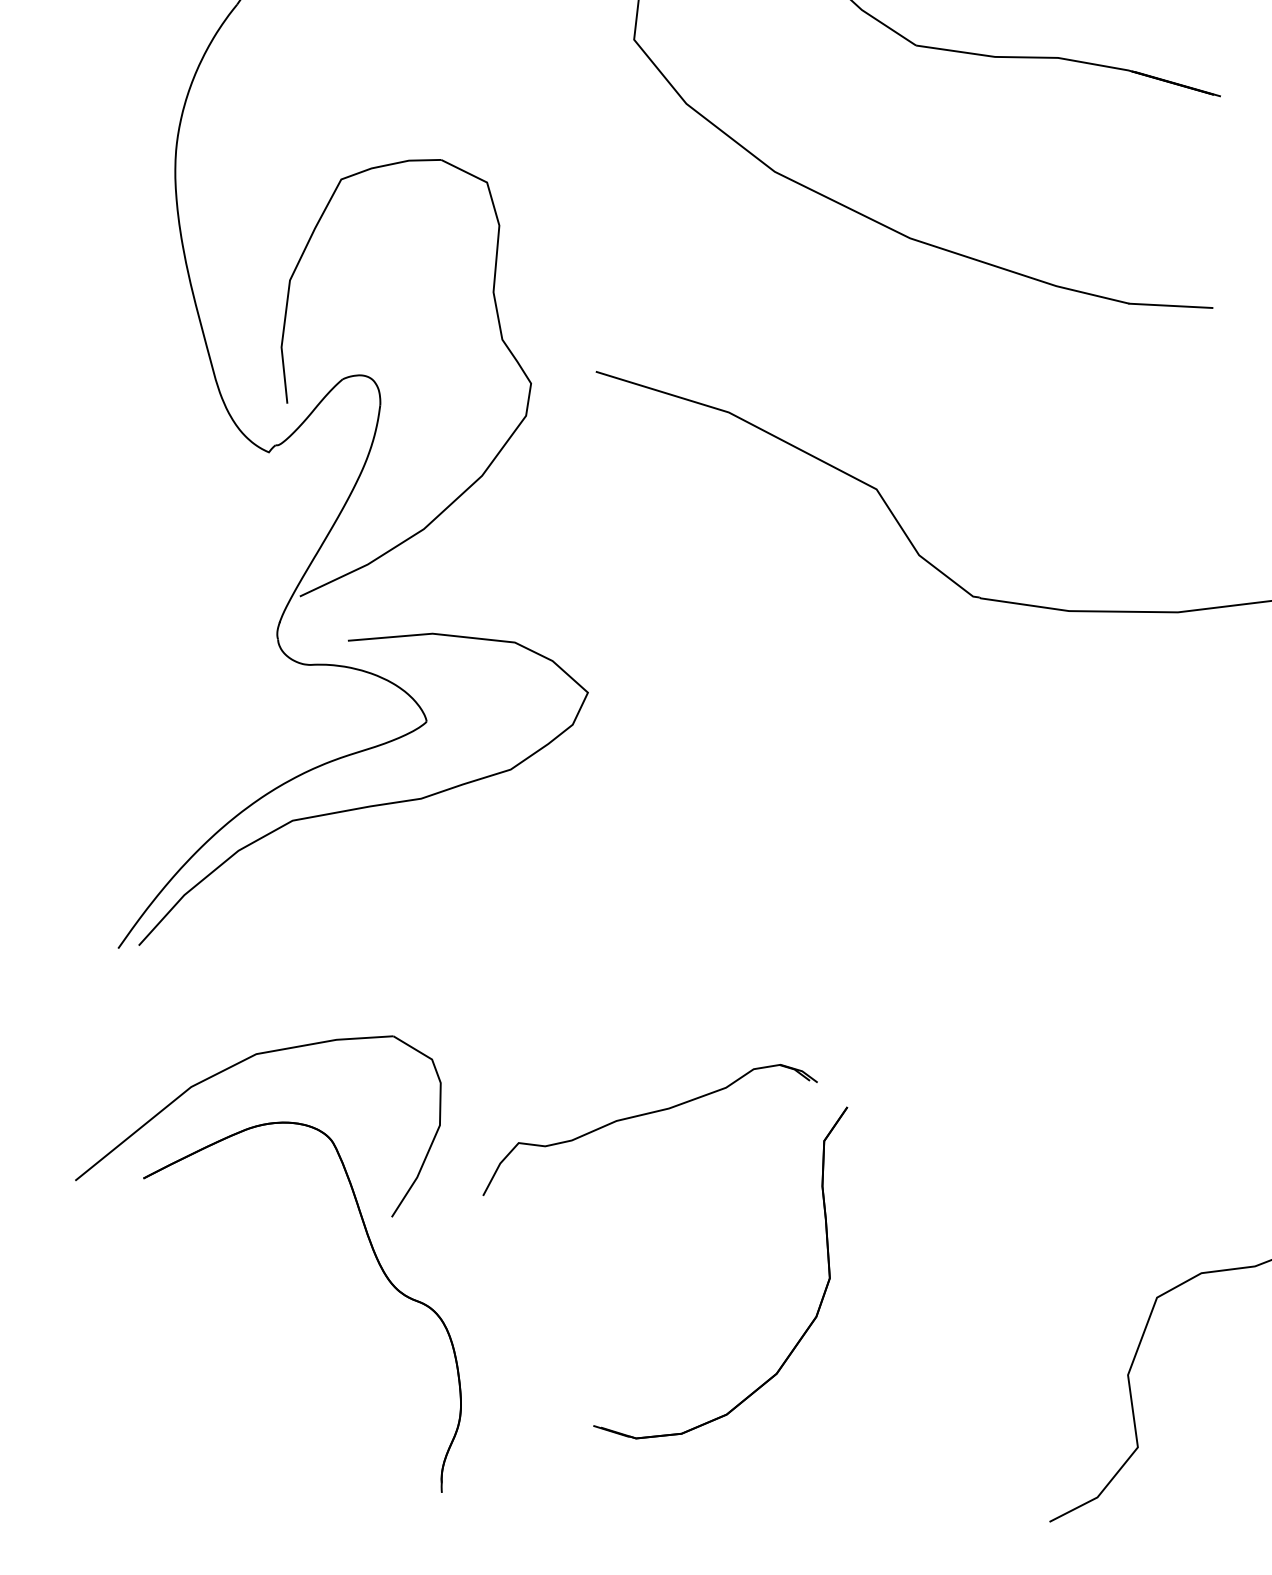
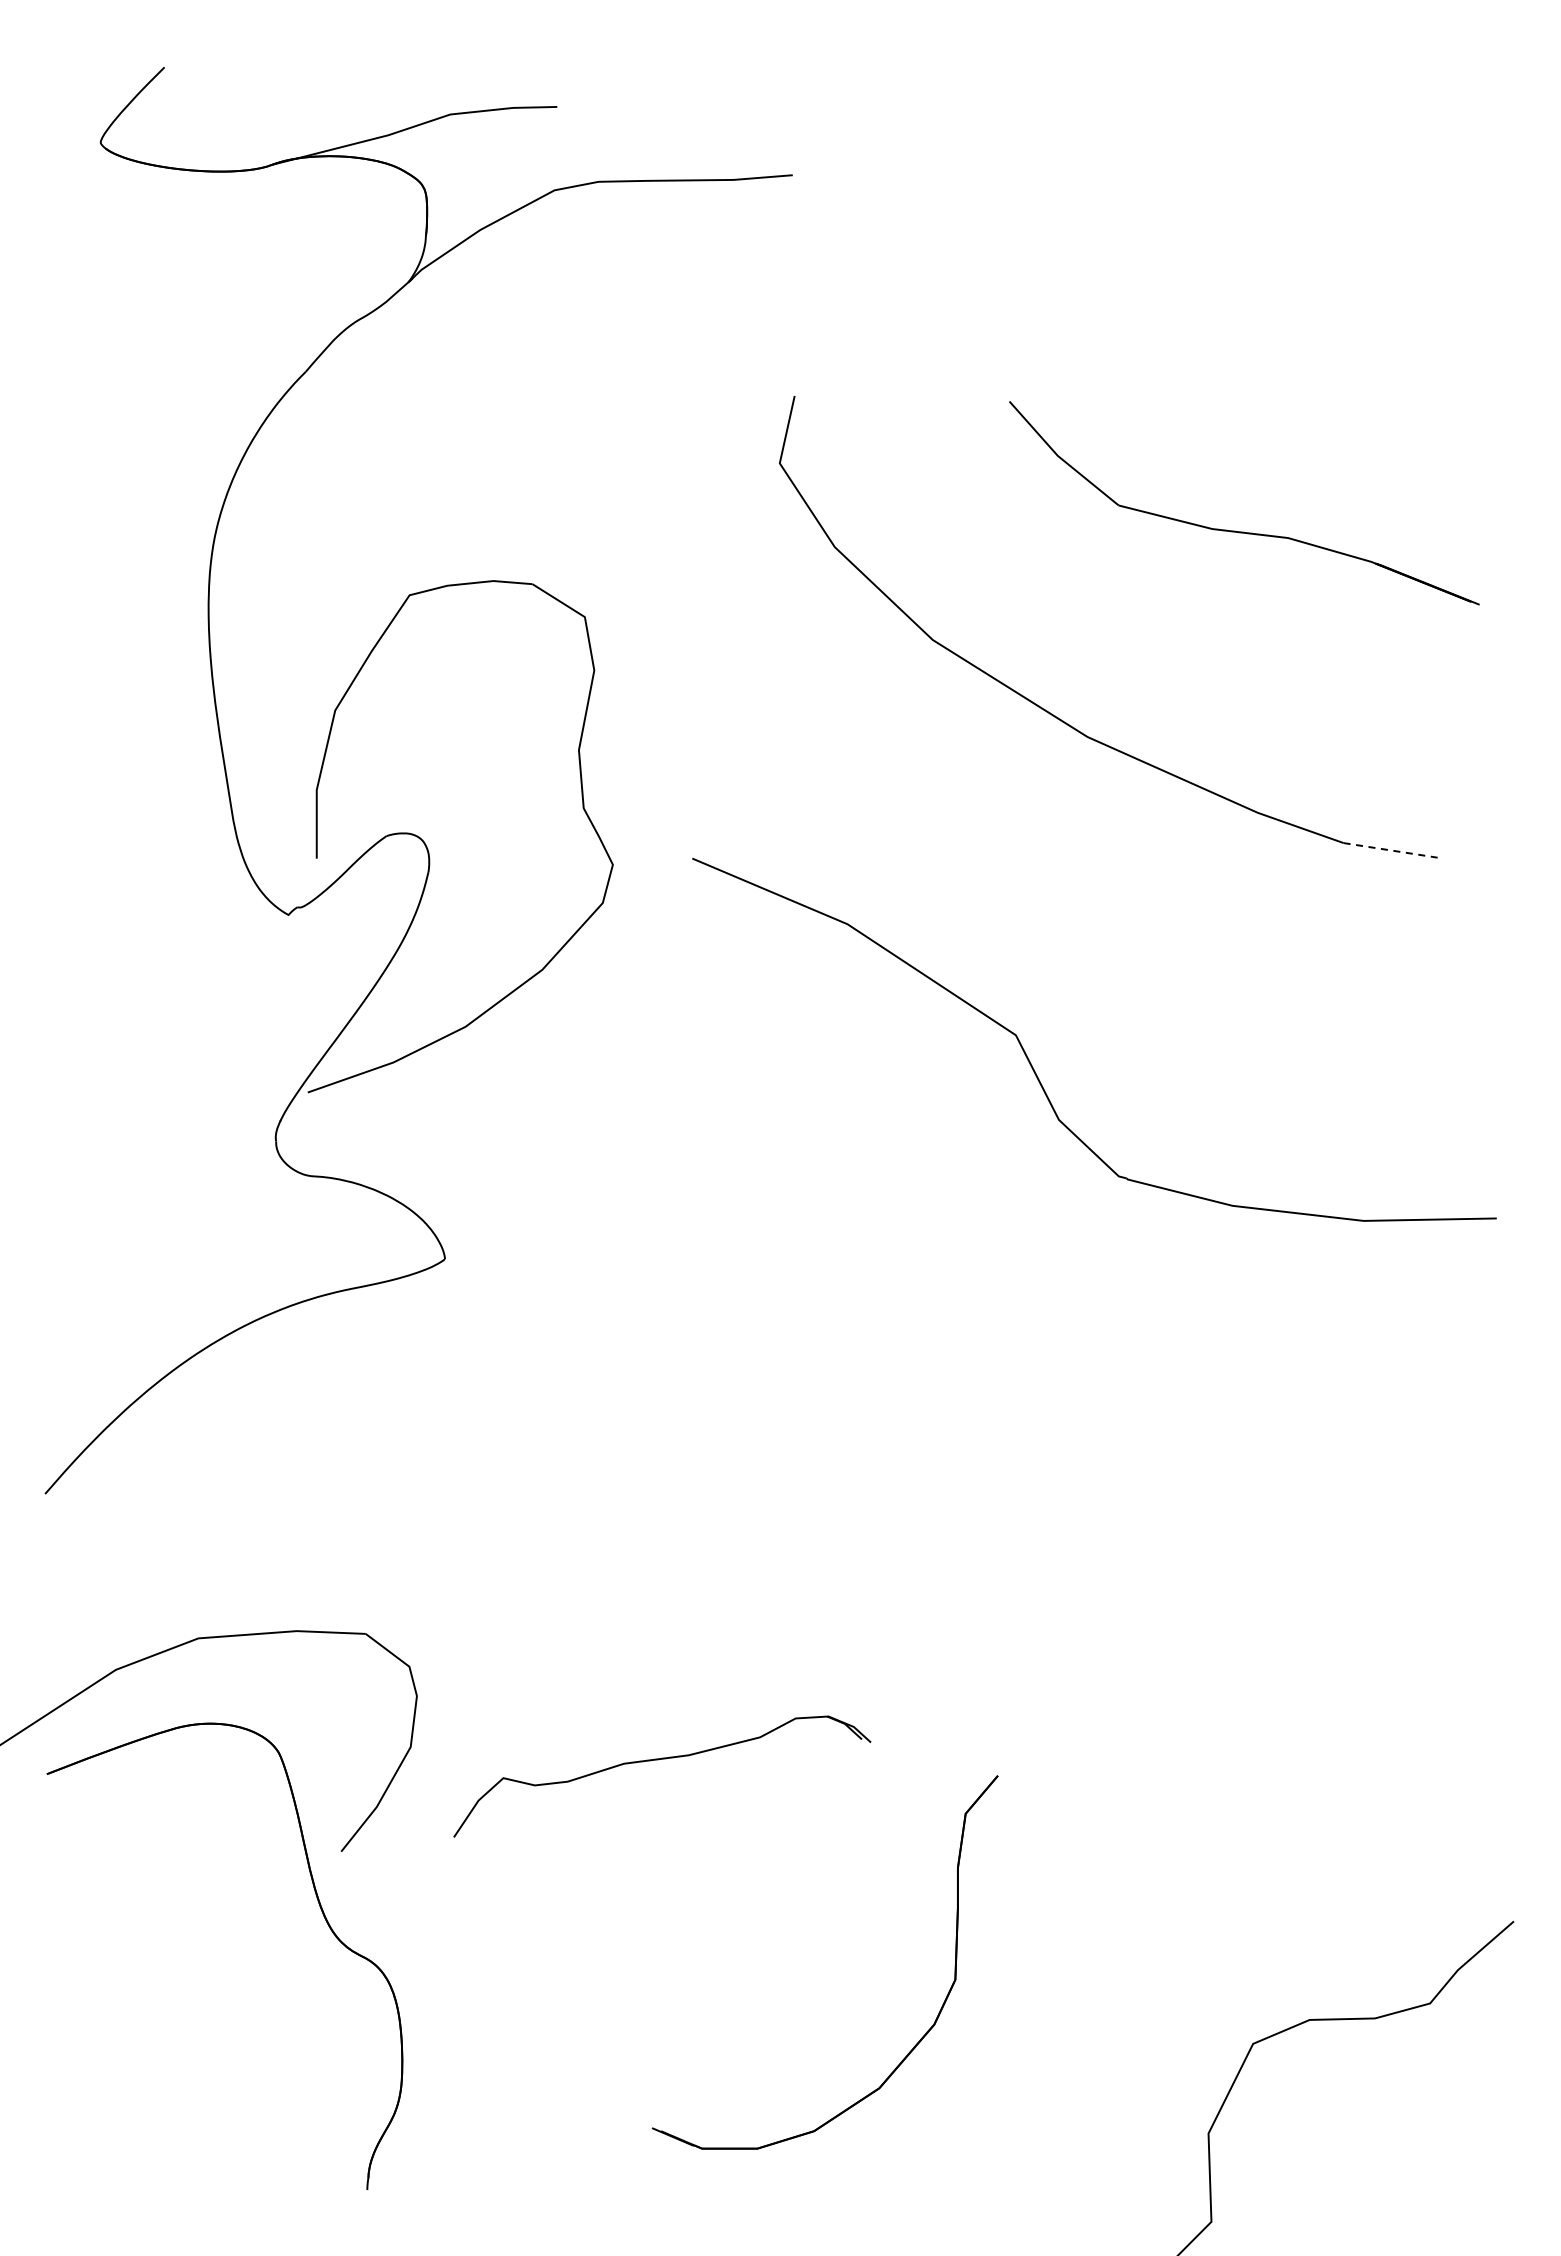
line: (1171, 305) -> (1393, 850), solid -> dashed
curve: (363, 806) -> (358, 1353), removed
part: (801, 1335) -> (914, 2045), moved

